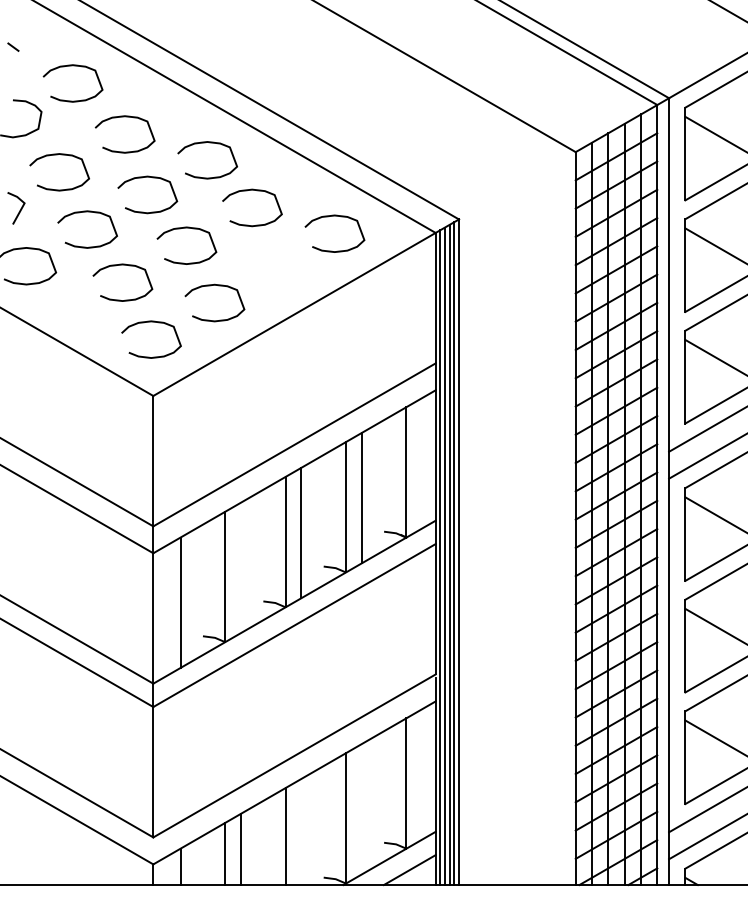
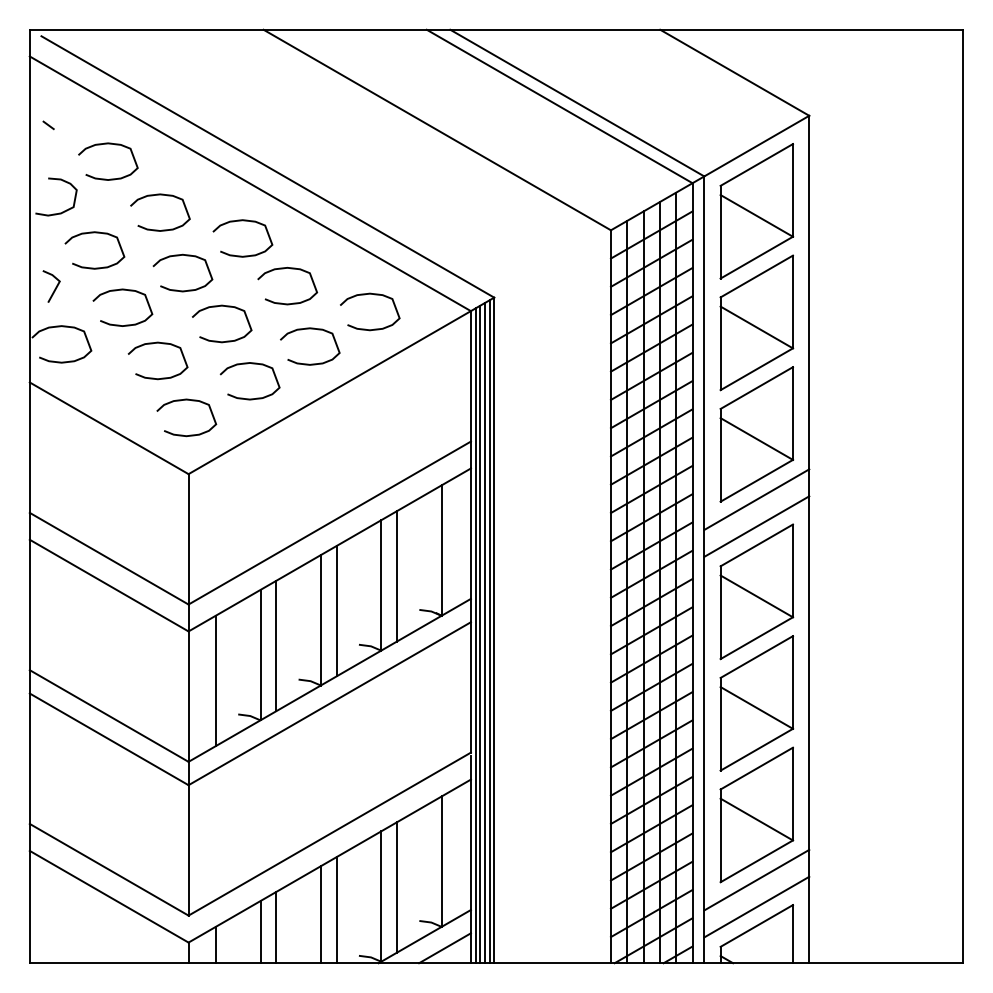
curve: (275, 251) -> (310, 329), added
line: (241, 567) -> (276, 645), added
line: (361, 809) -> (396, 887), added
line: (301, 832) -> (336, 910), added

